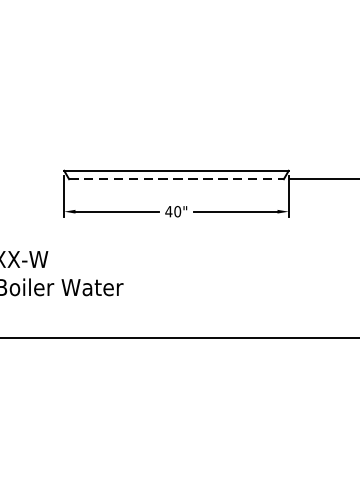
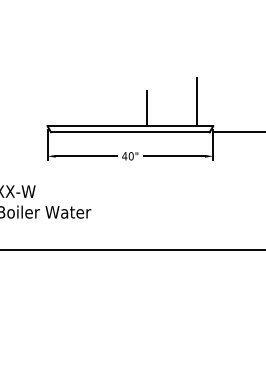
line: (265, 137) -> (196, 101), added
line: (199, 146) -> (147, 108), added
line: (176, 179) -> (130, 132), dashed -> solid

